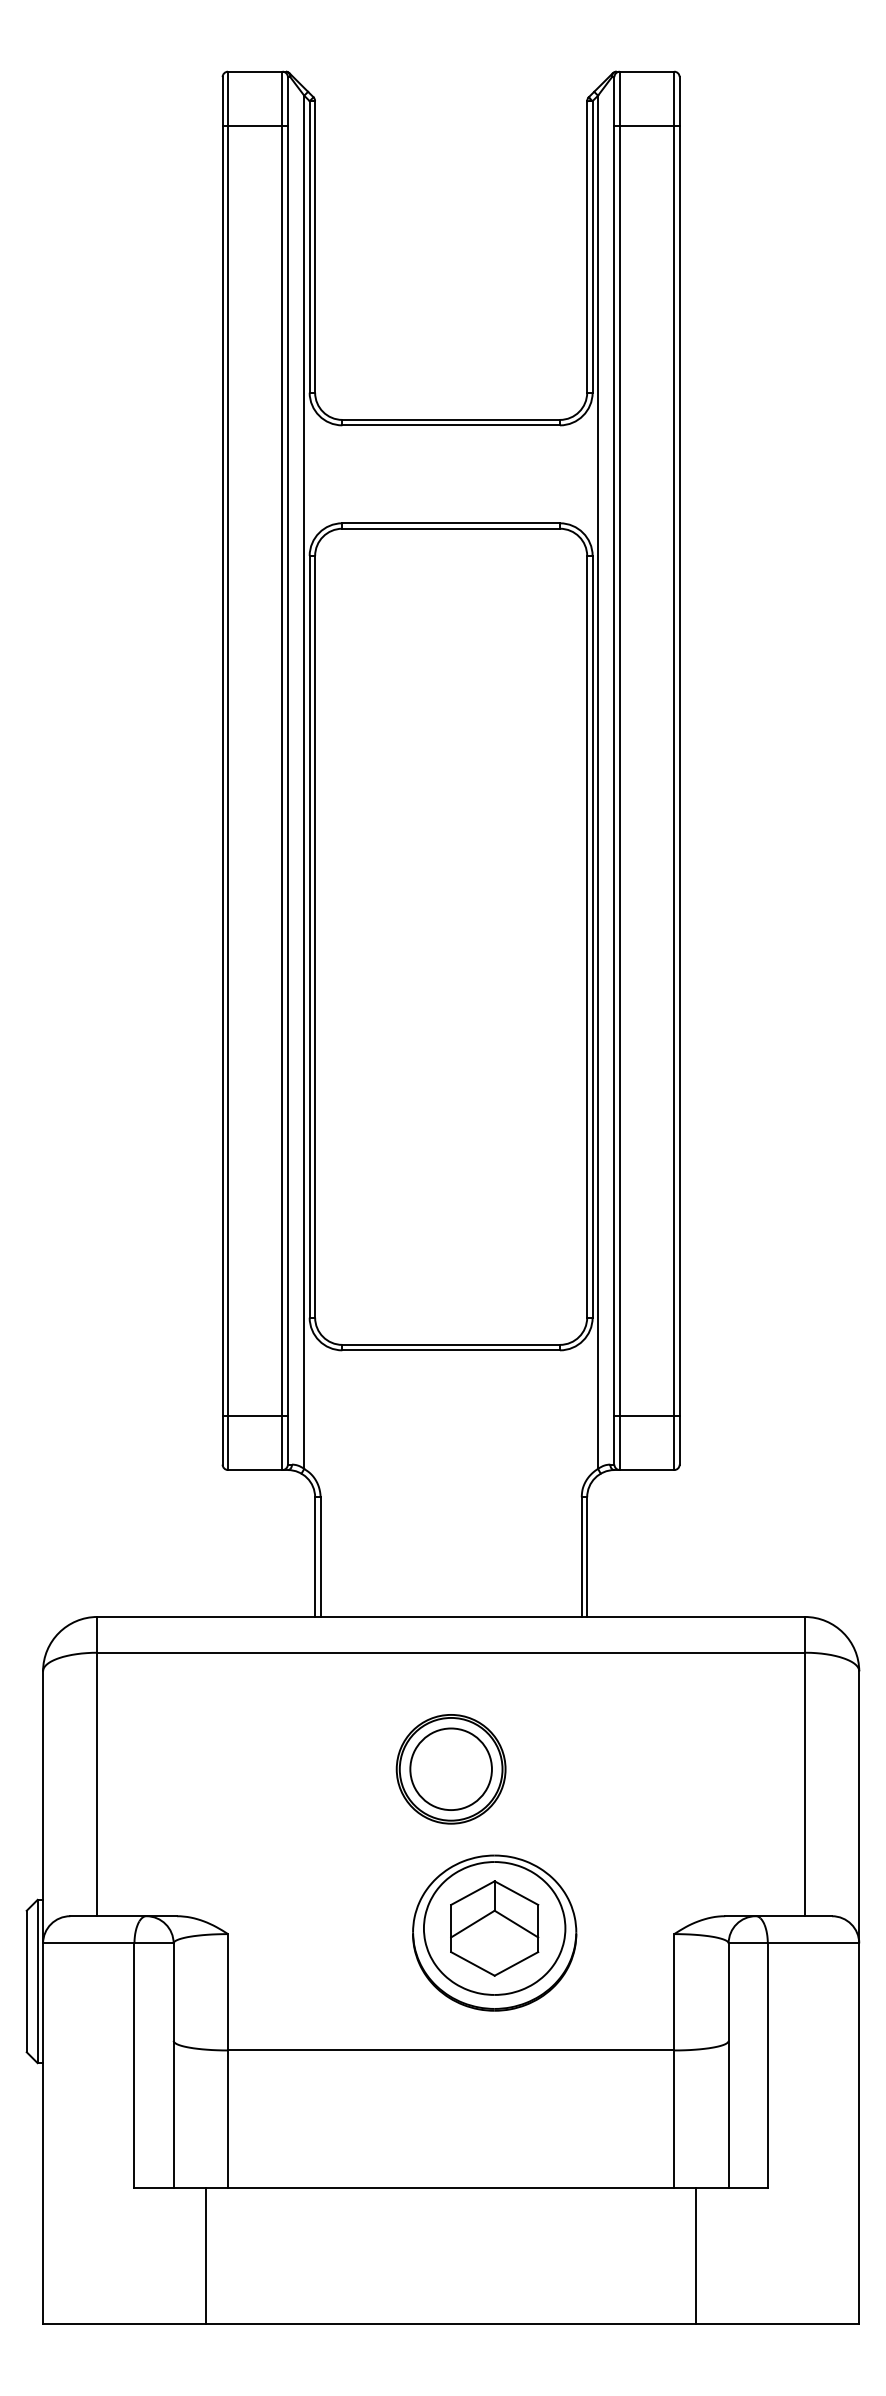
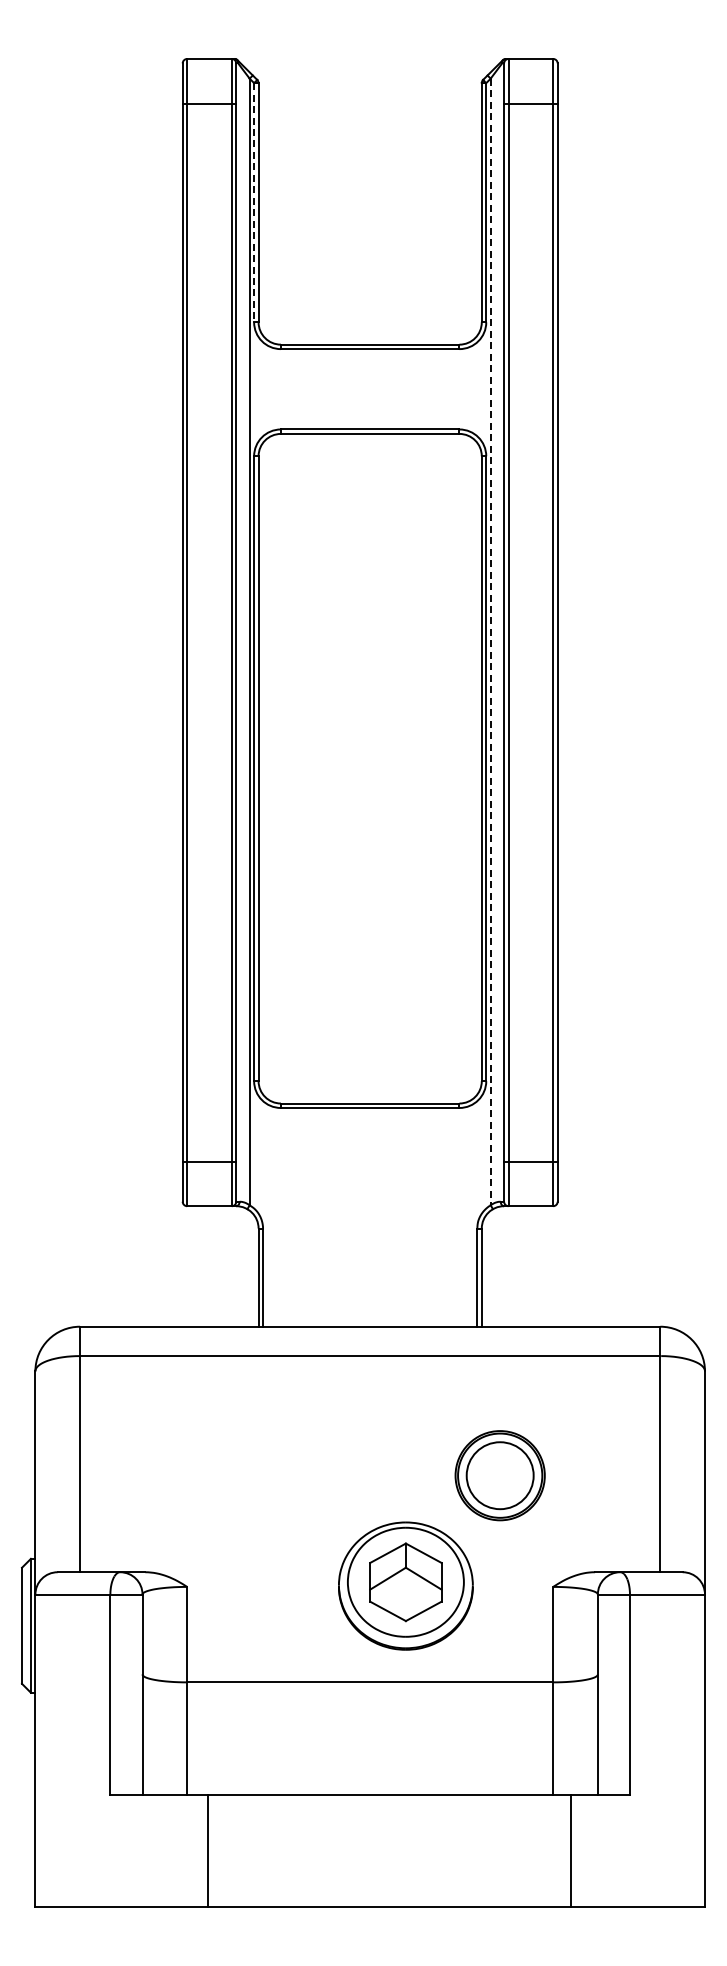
line: (310, 246) -> (254, 202), solid -> dashed
line: (597, 782) -> (490, 642), solid -> dashed
part: (450, 1769) -> (499, 1475), moved
line: (206, 2256) -> (208, 1851), moved

